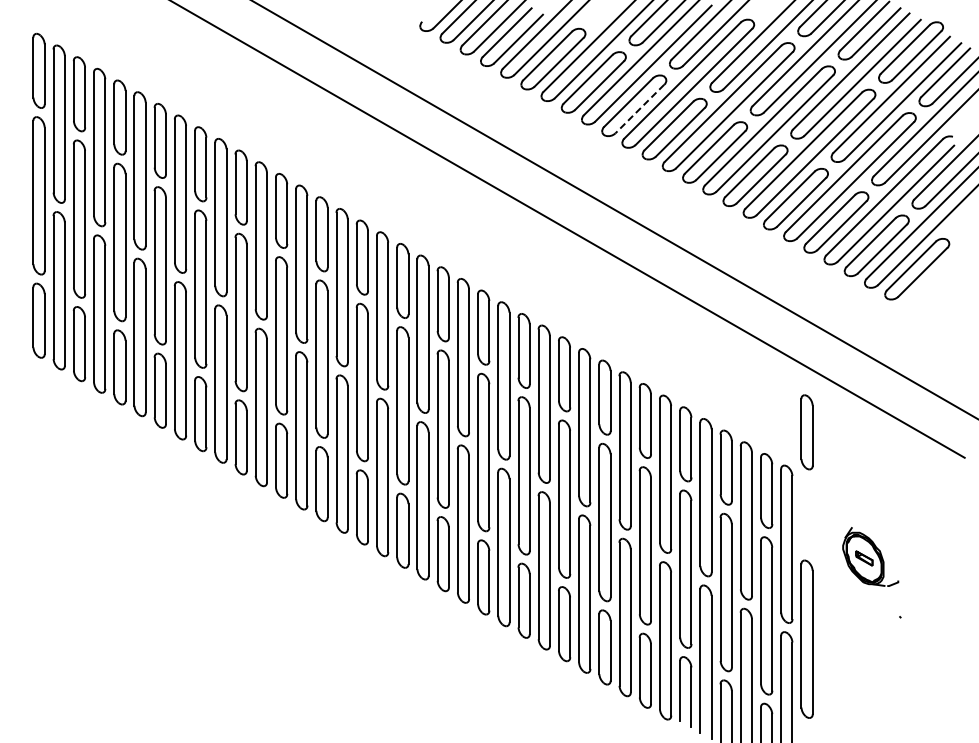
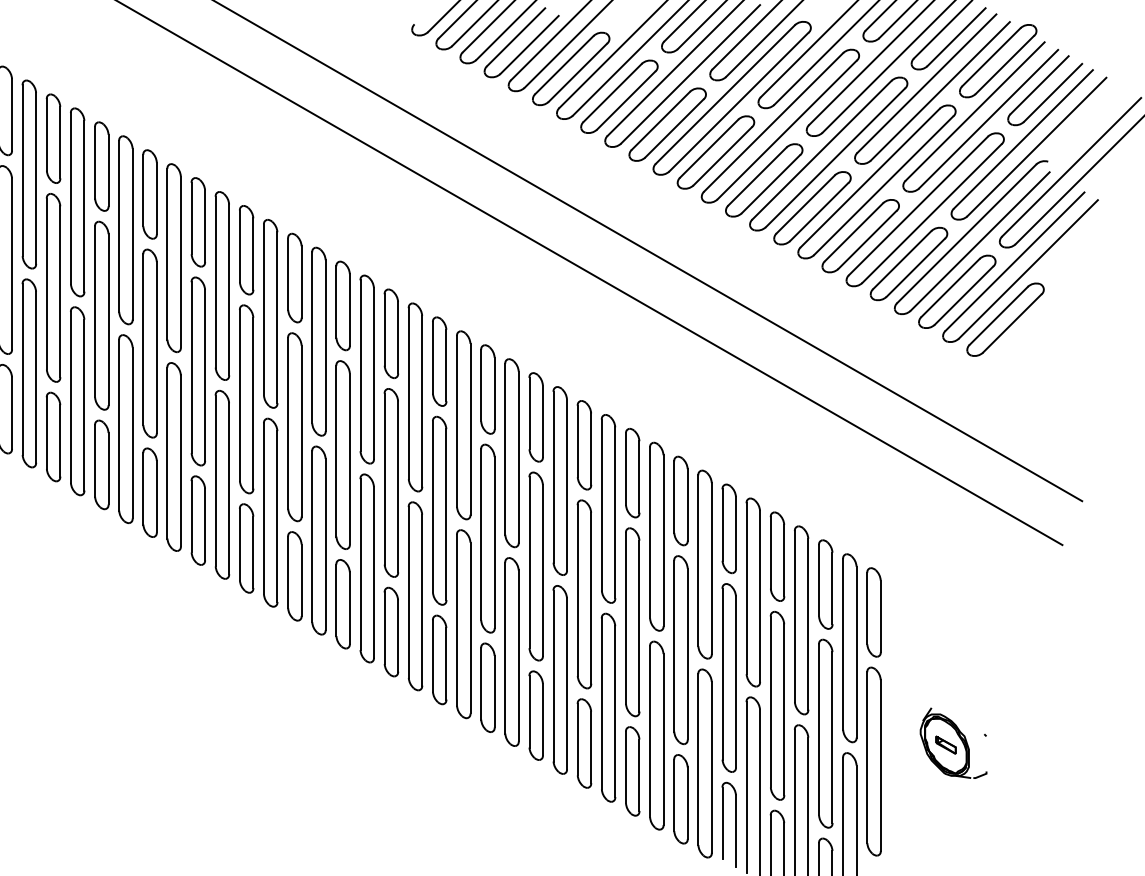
line: (639, 109) -> (673, 129), dashed -> solid
part: (806, 432) -> (873, 612), moved
part: (870, 556) -> (953, 742), moved

